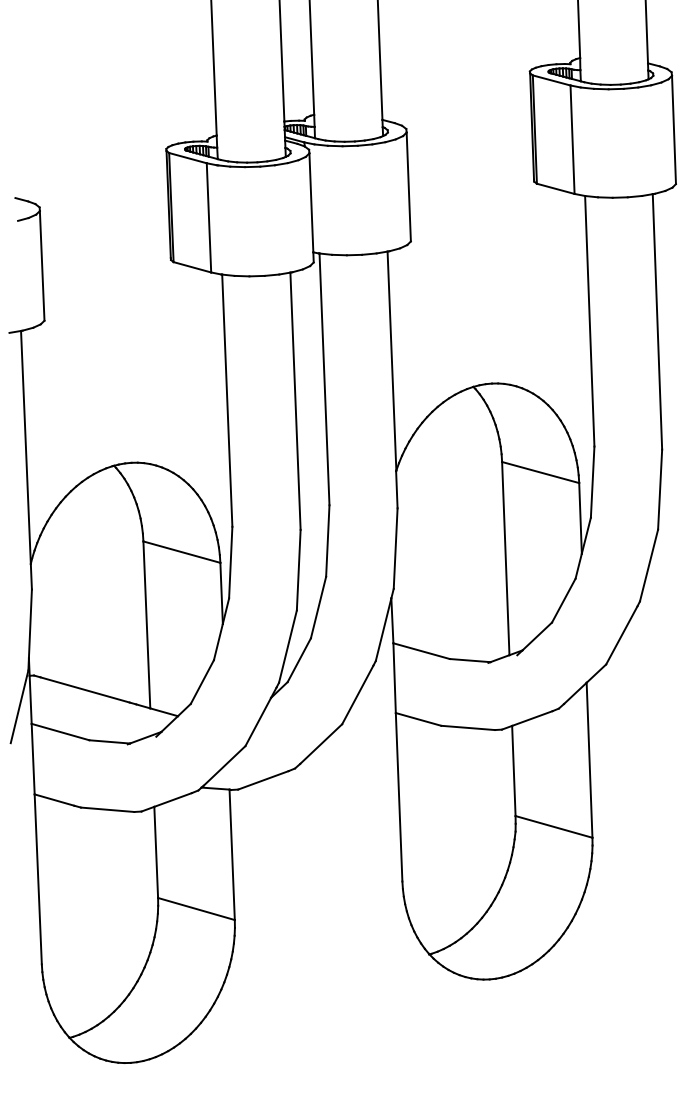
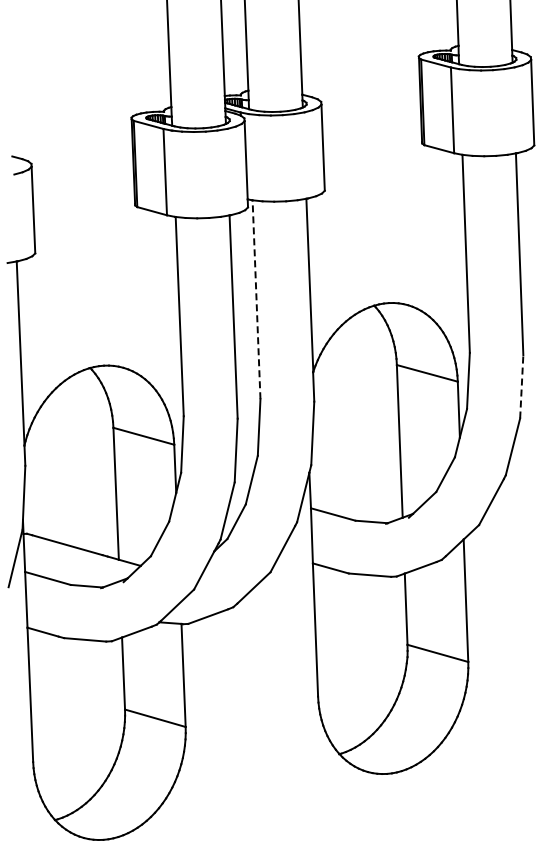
line: (324, 379) -> (256, 299), solid -> dashed
line: (659, 489) -> (521, 386), solid -> dashed

